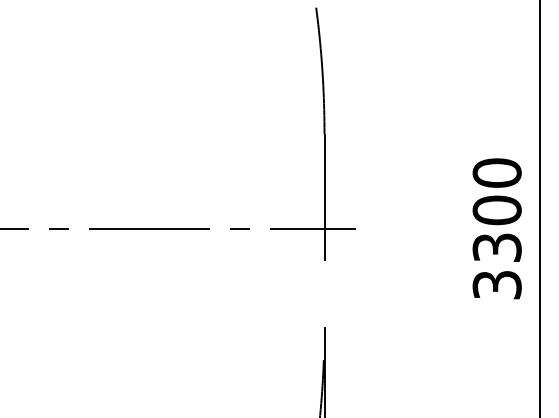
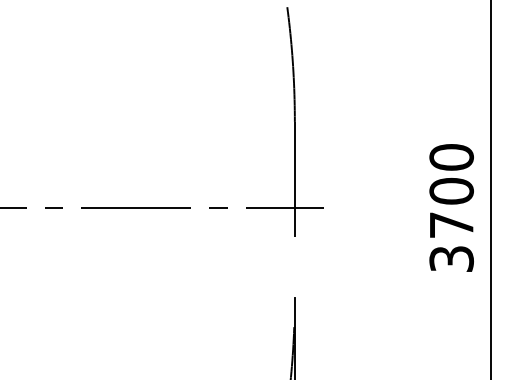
text: (496, 247) -> (451, 224), 3300 -> 3700

